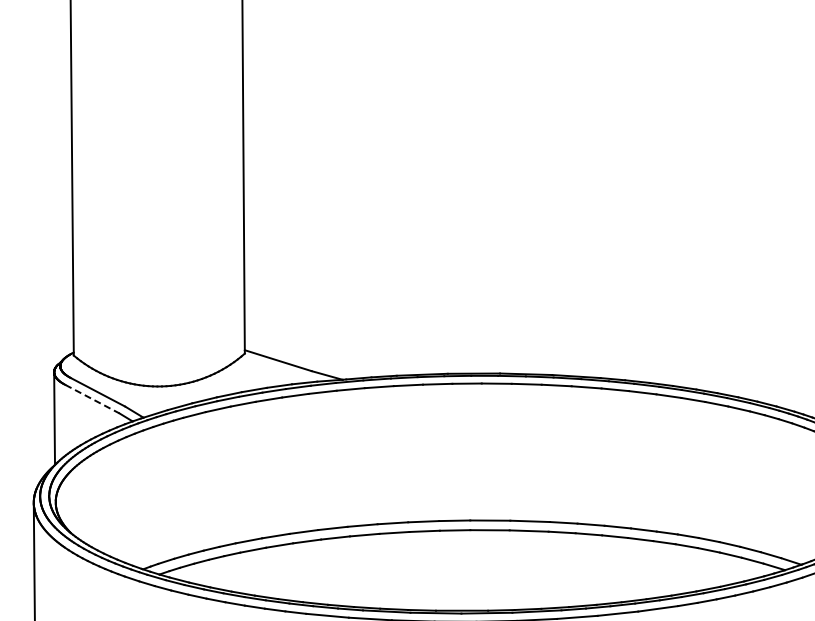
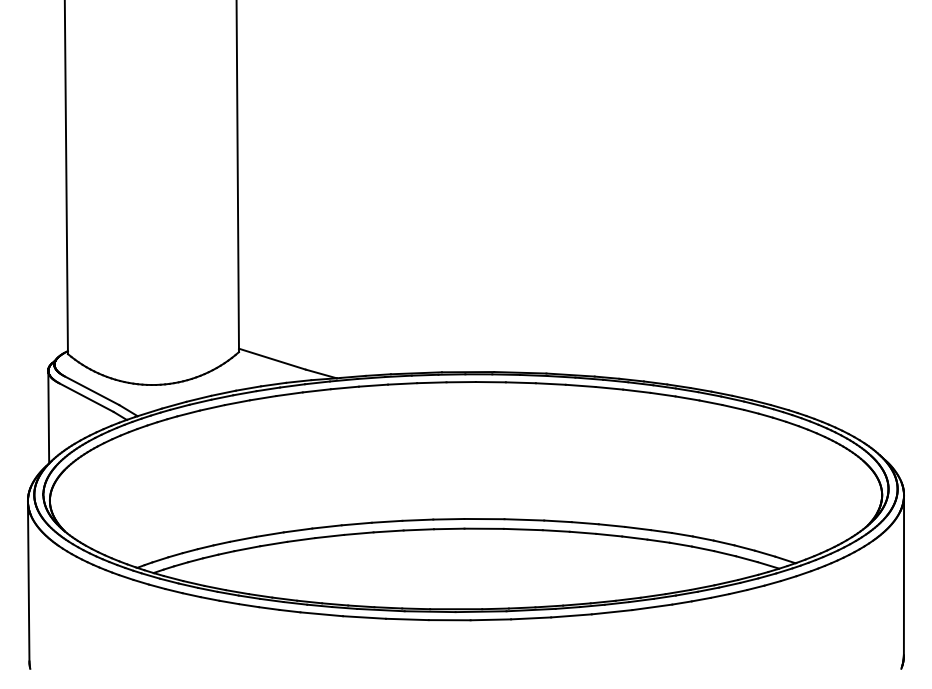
line: (92, 398) -> (86, 397), dashed -> solid

